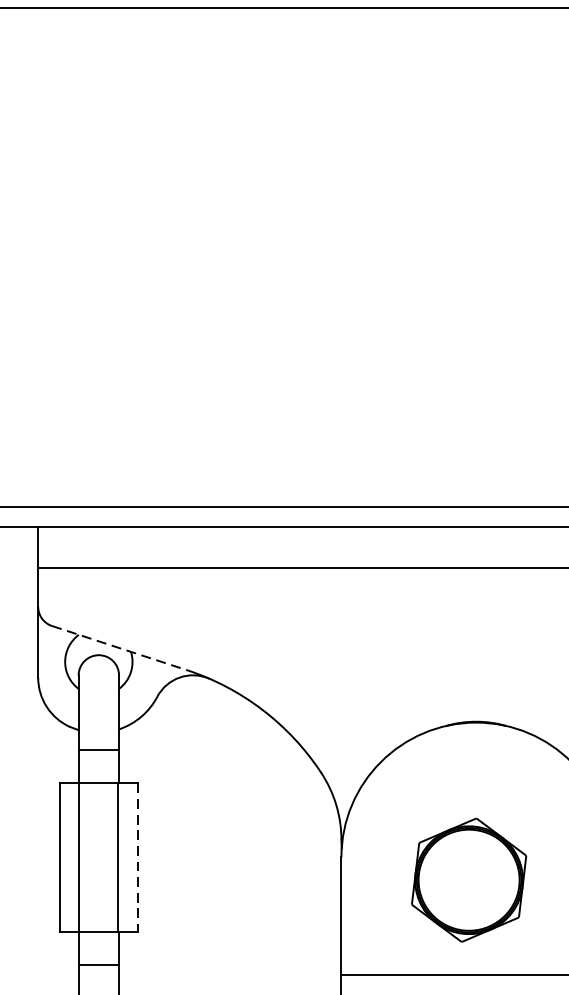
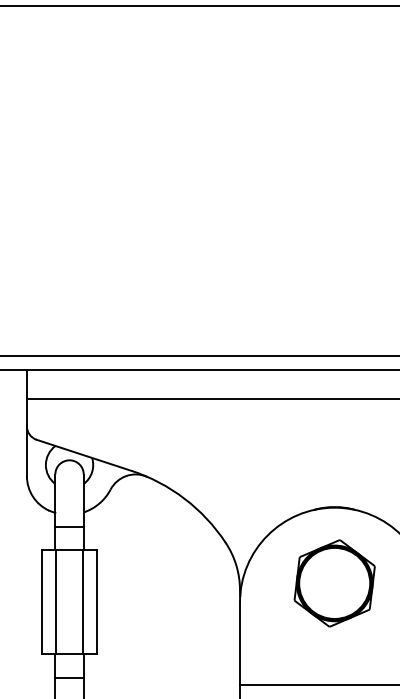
line: (120, 648) -> (84, 455), dashed -> solid
line: (137, 857) -> (96, 602), dashed -> solid
part: (468, 880) -> (334, 583), moved

